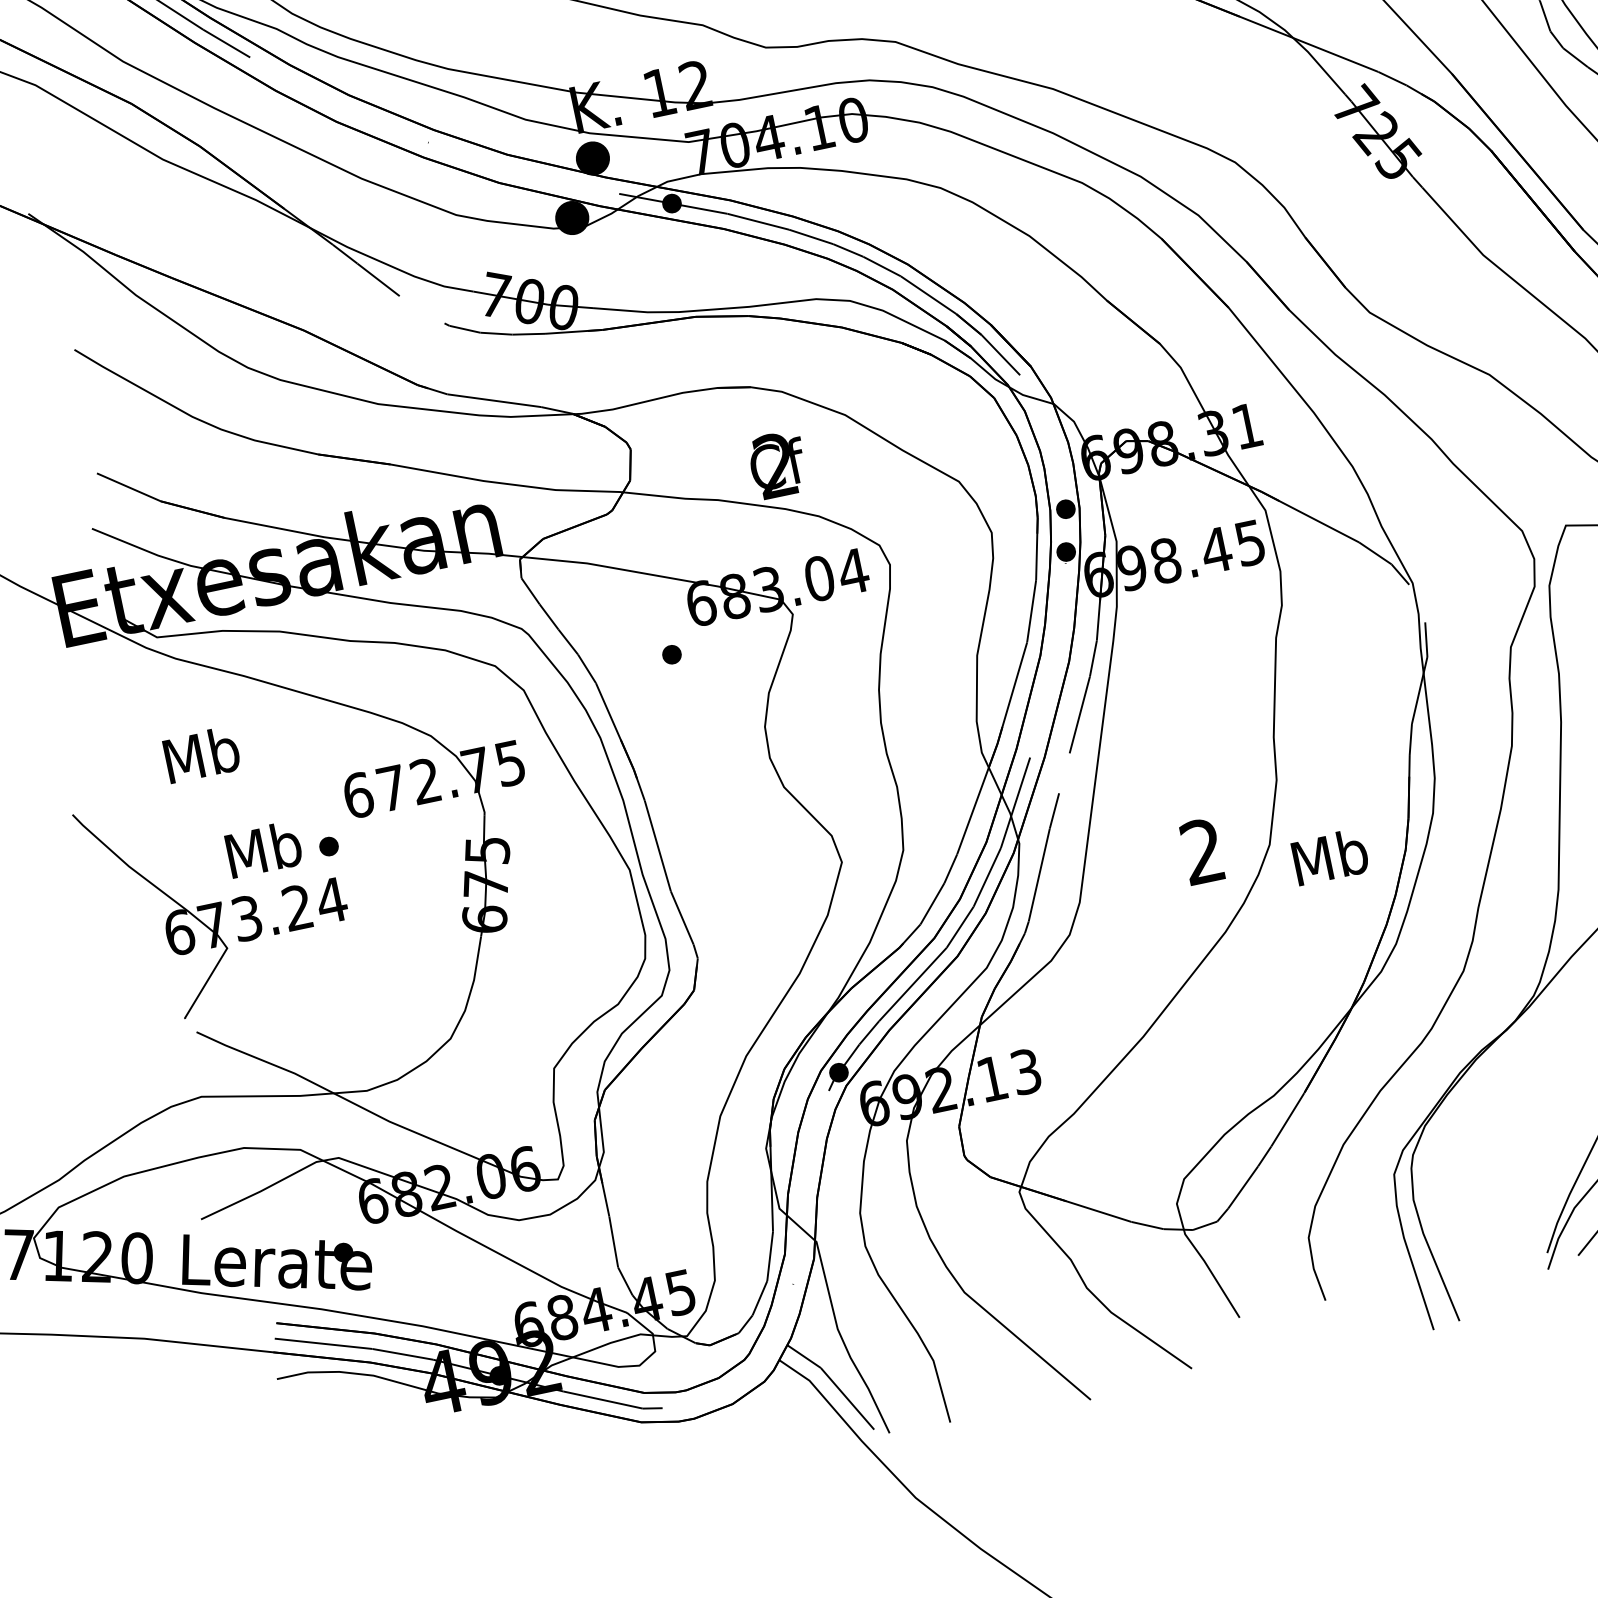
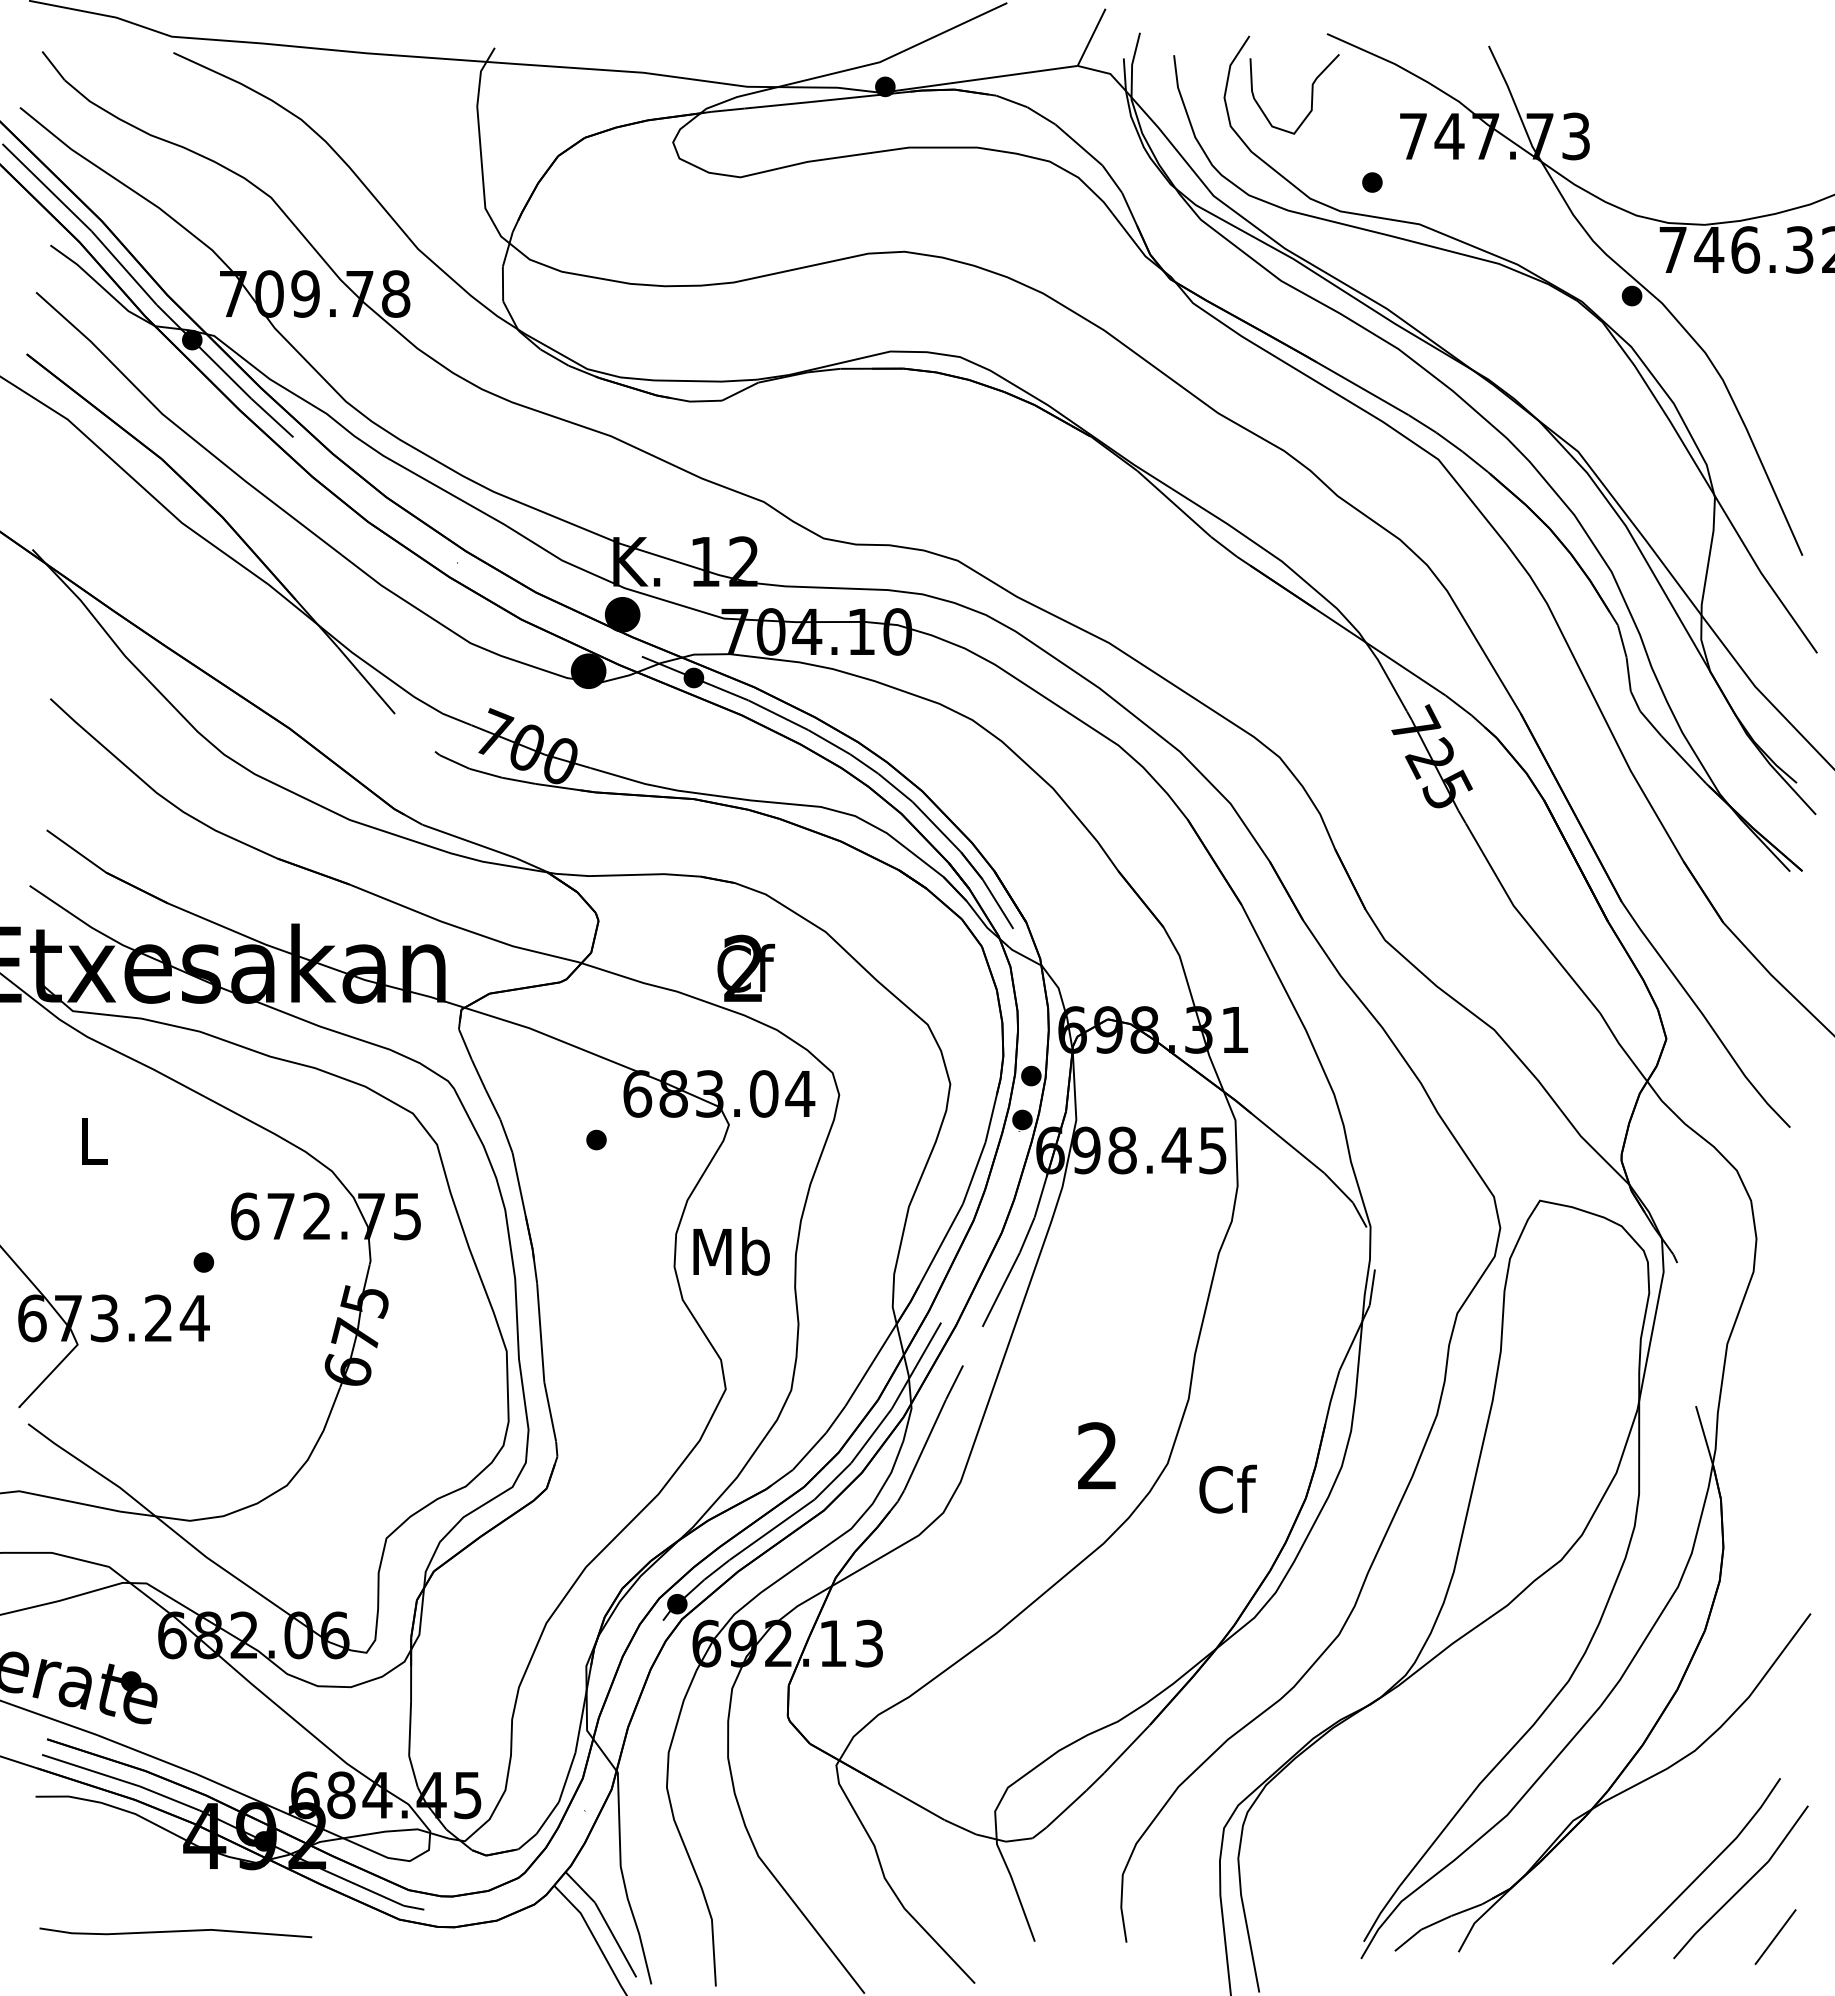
text: (201, 754) -> (93, 1140), Mb -> L
text: (263, 849) -> (731, 1251), moved
text: (1330, 856) -> (1227, 1488), Mb -> Cf
line: (434, 1478) -> (175, 1932), added

